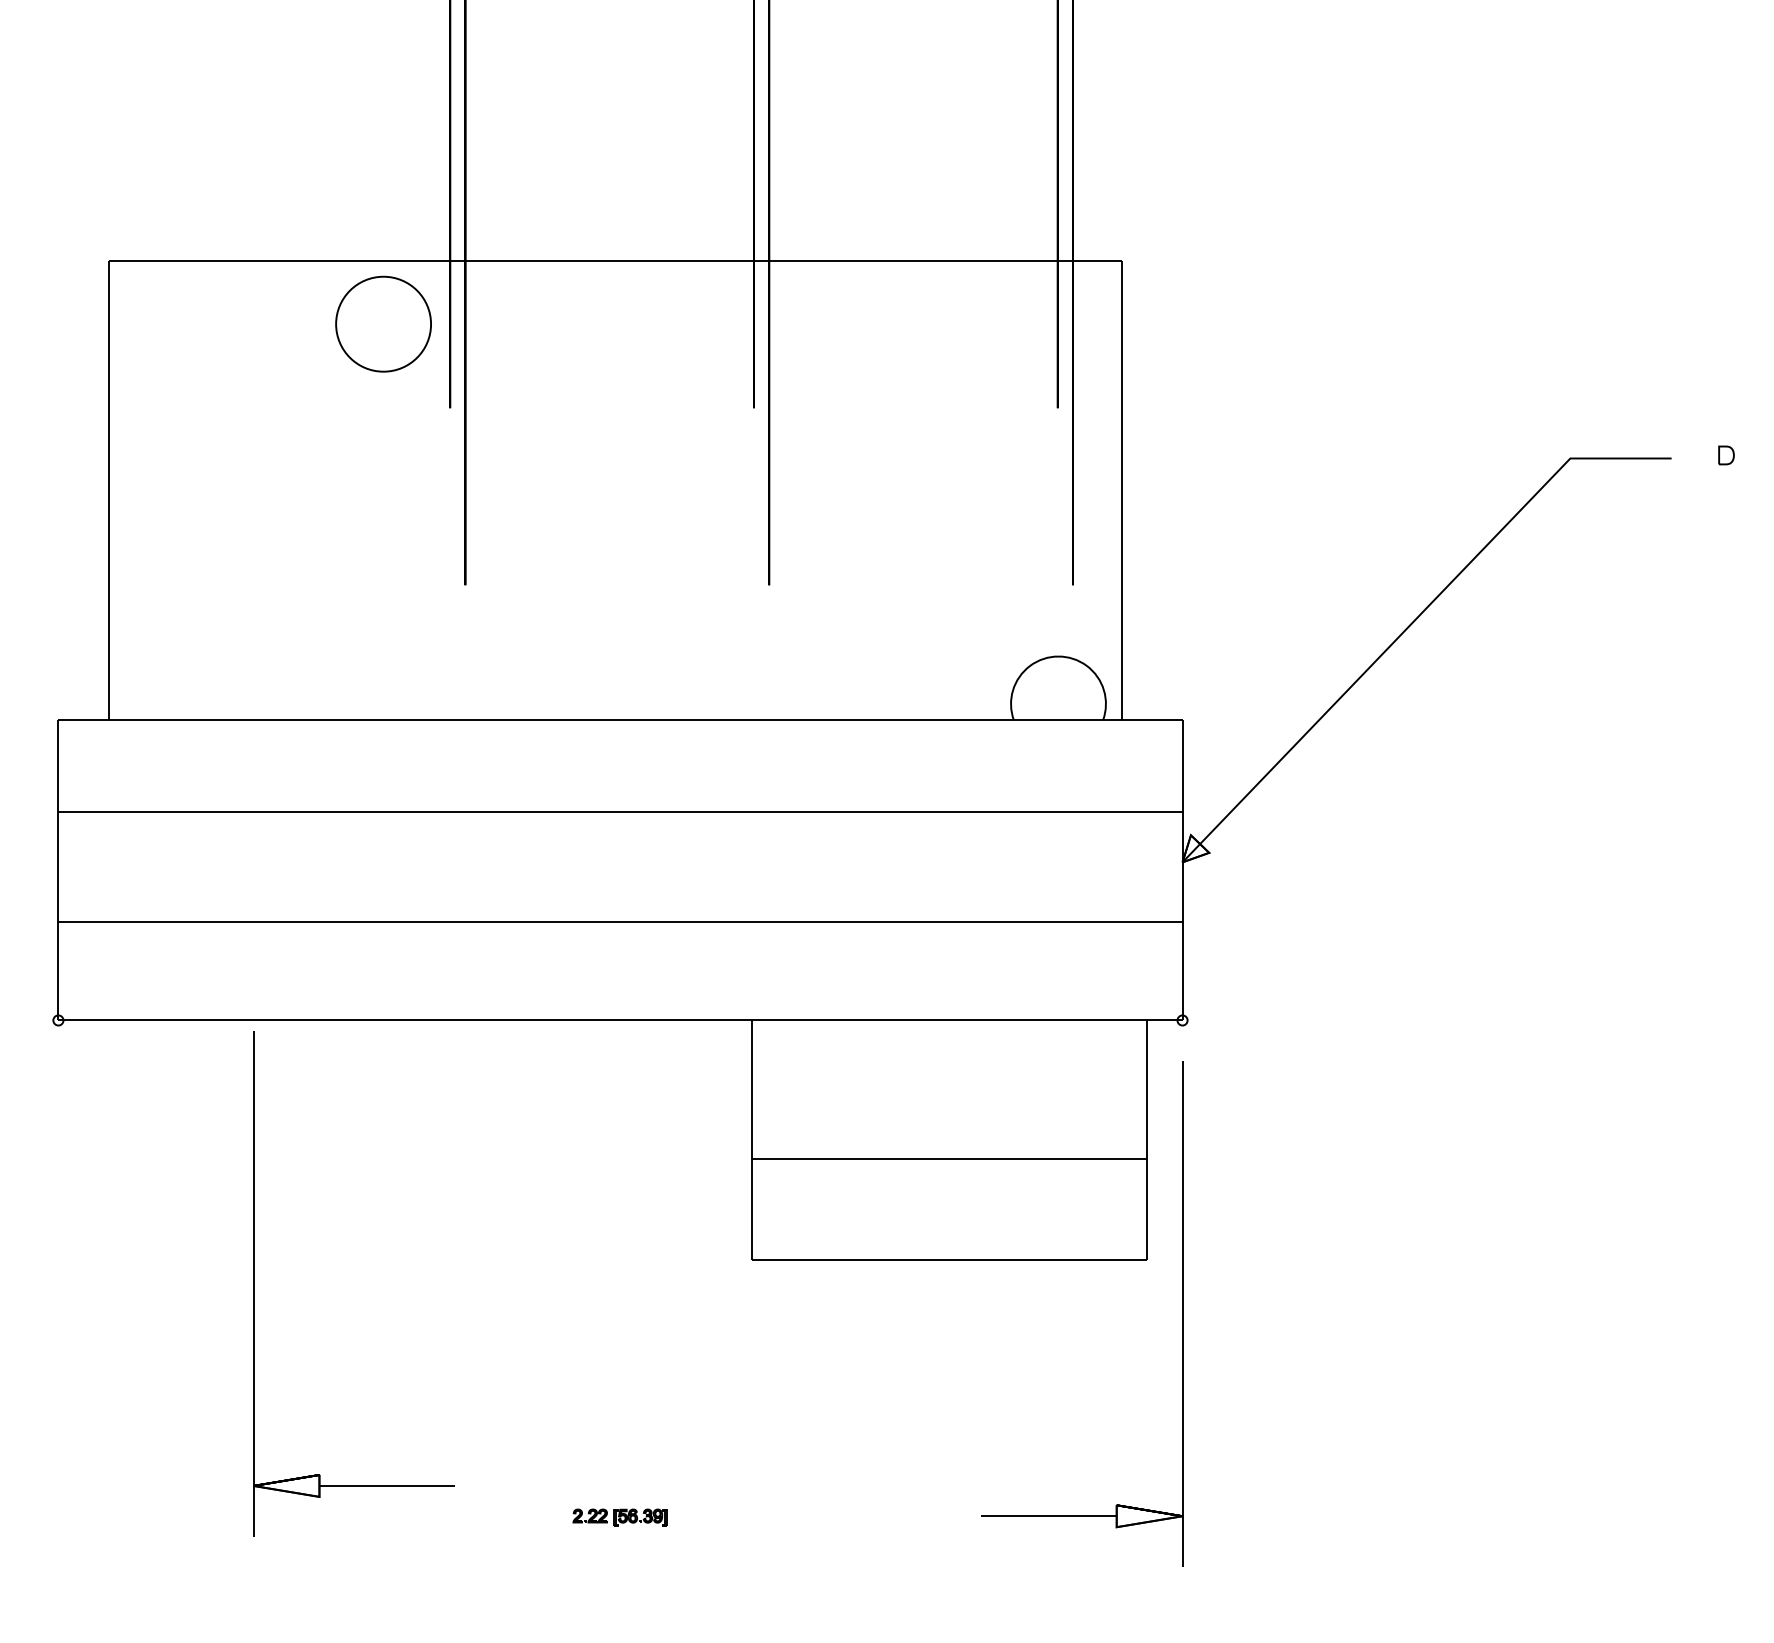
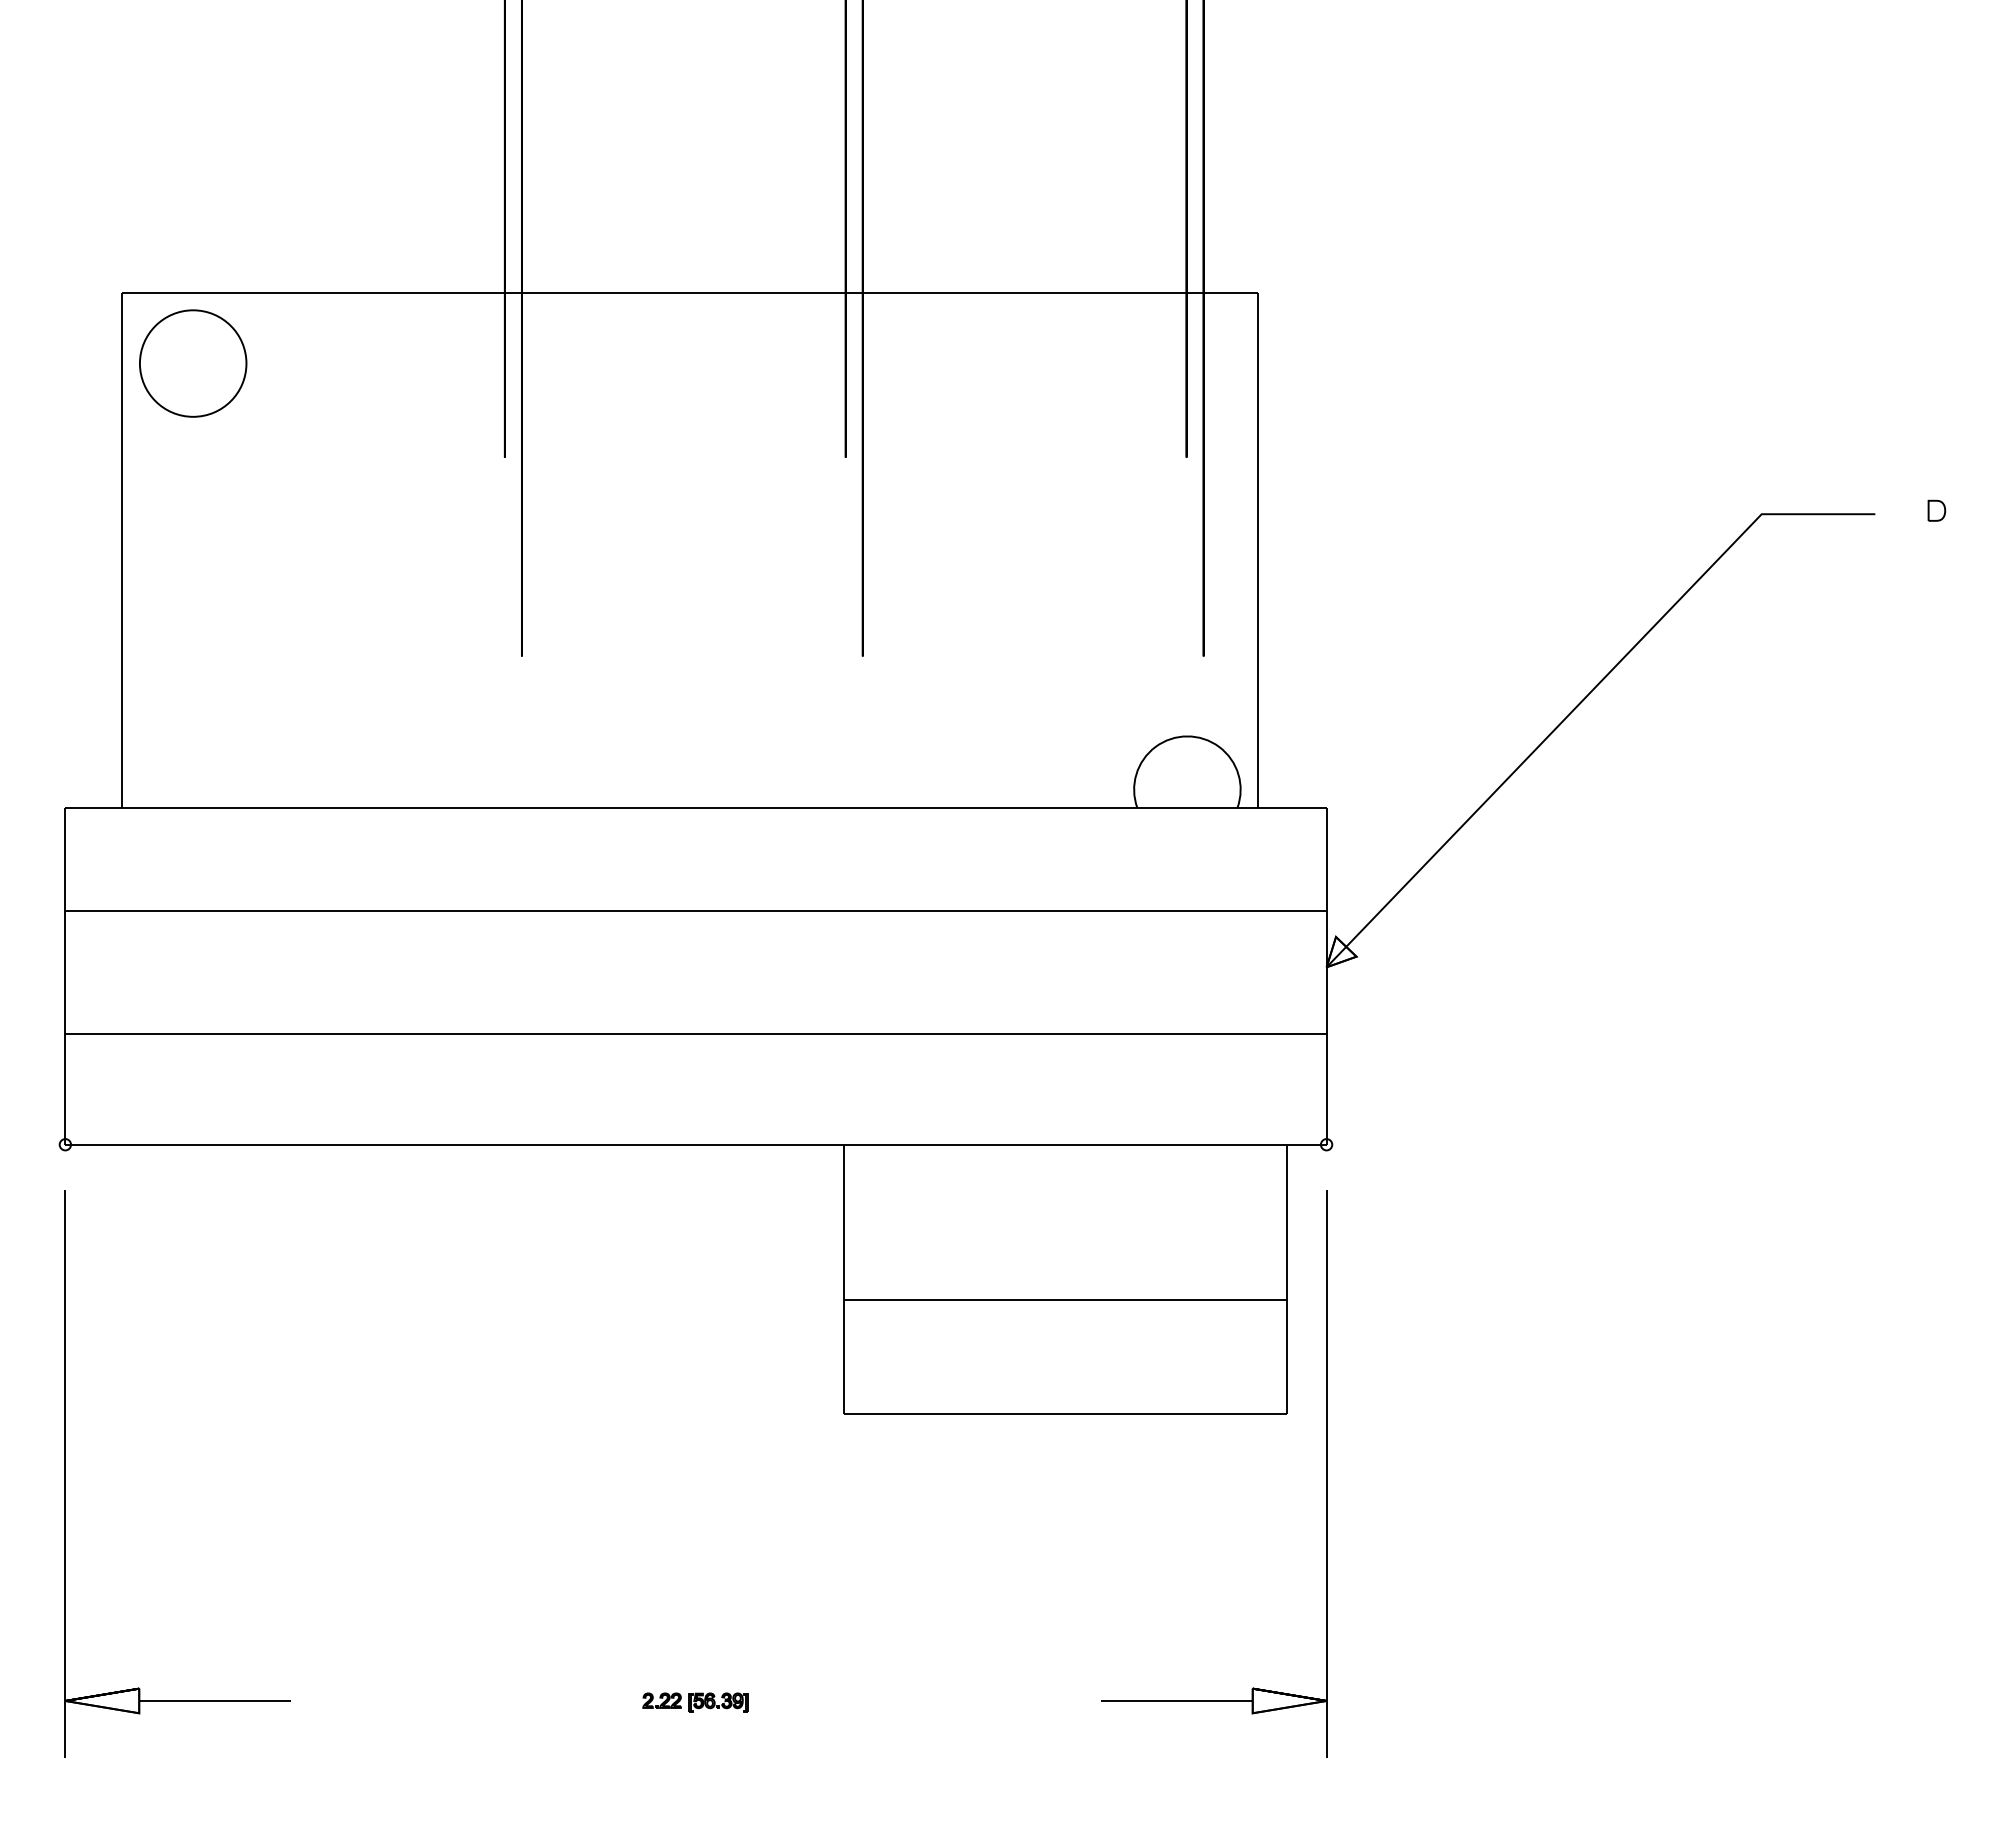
part: (383, 324) -> (193, 363), moved
part: (253, 1283) -> (65, 1473), moved

